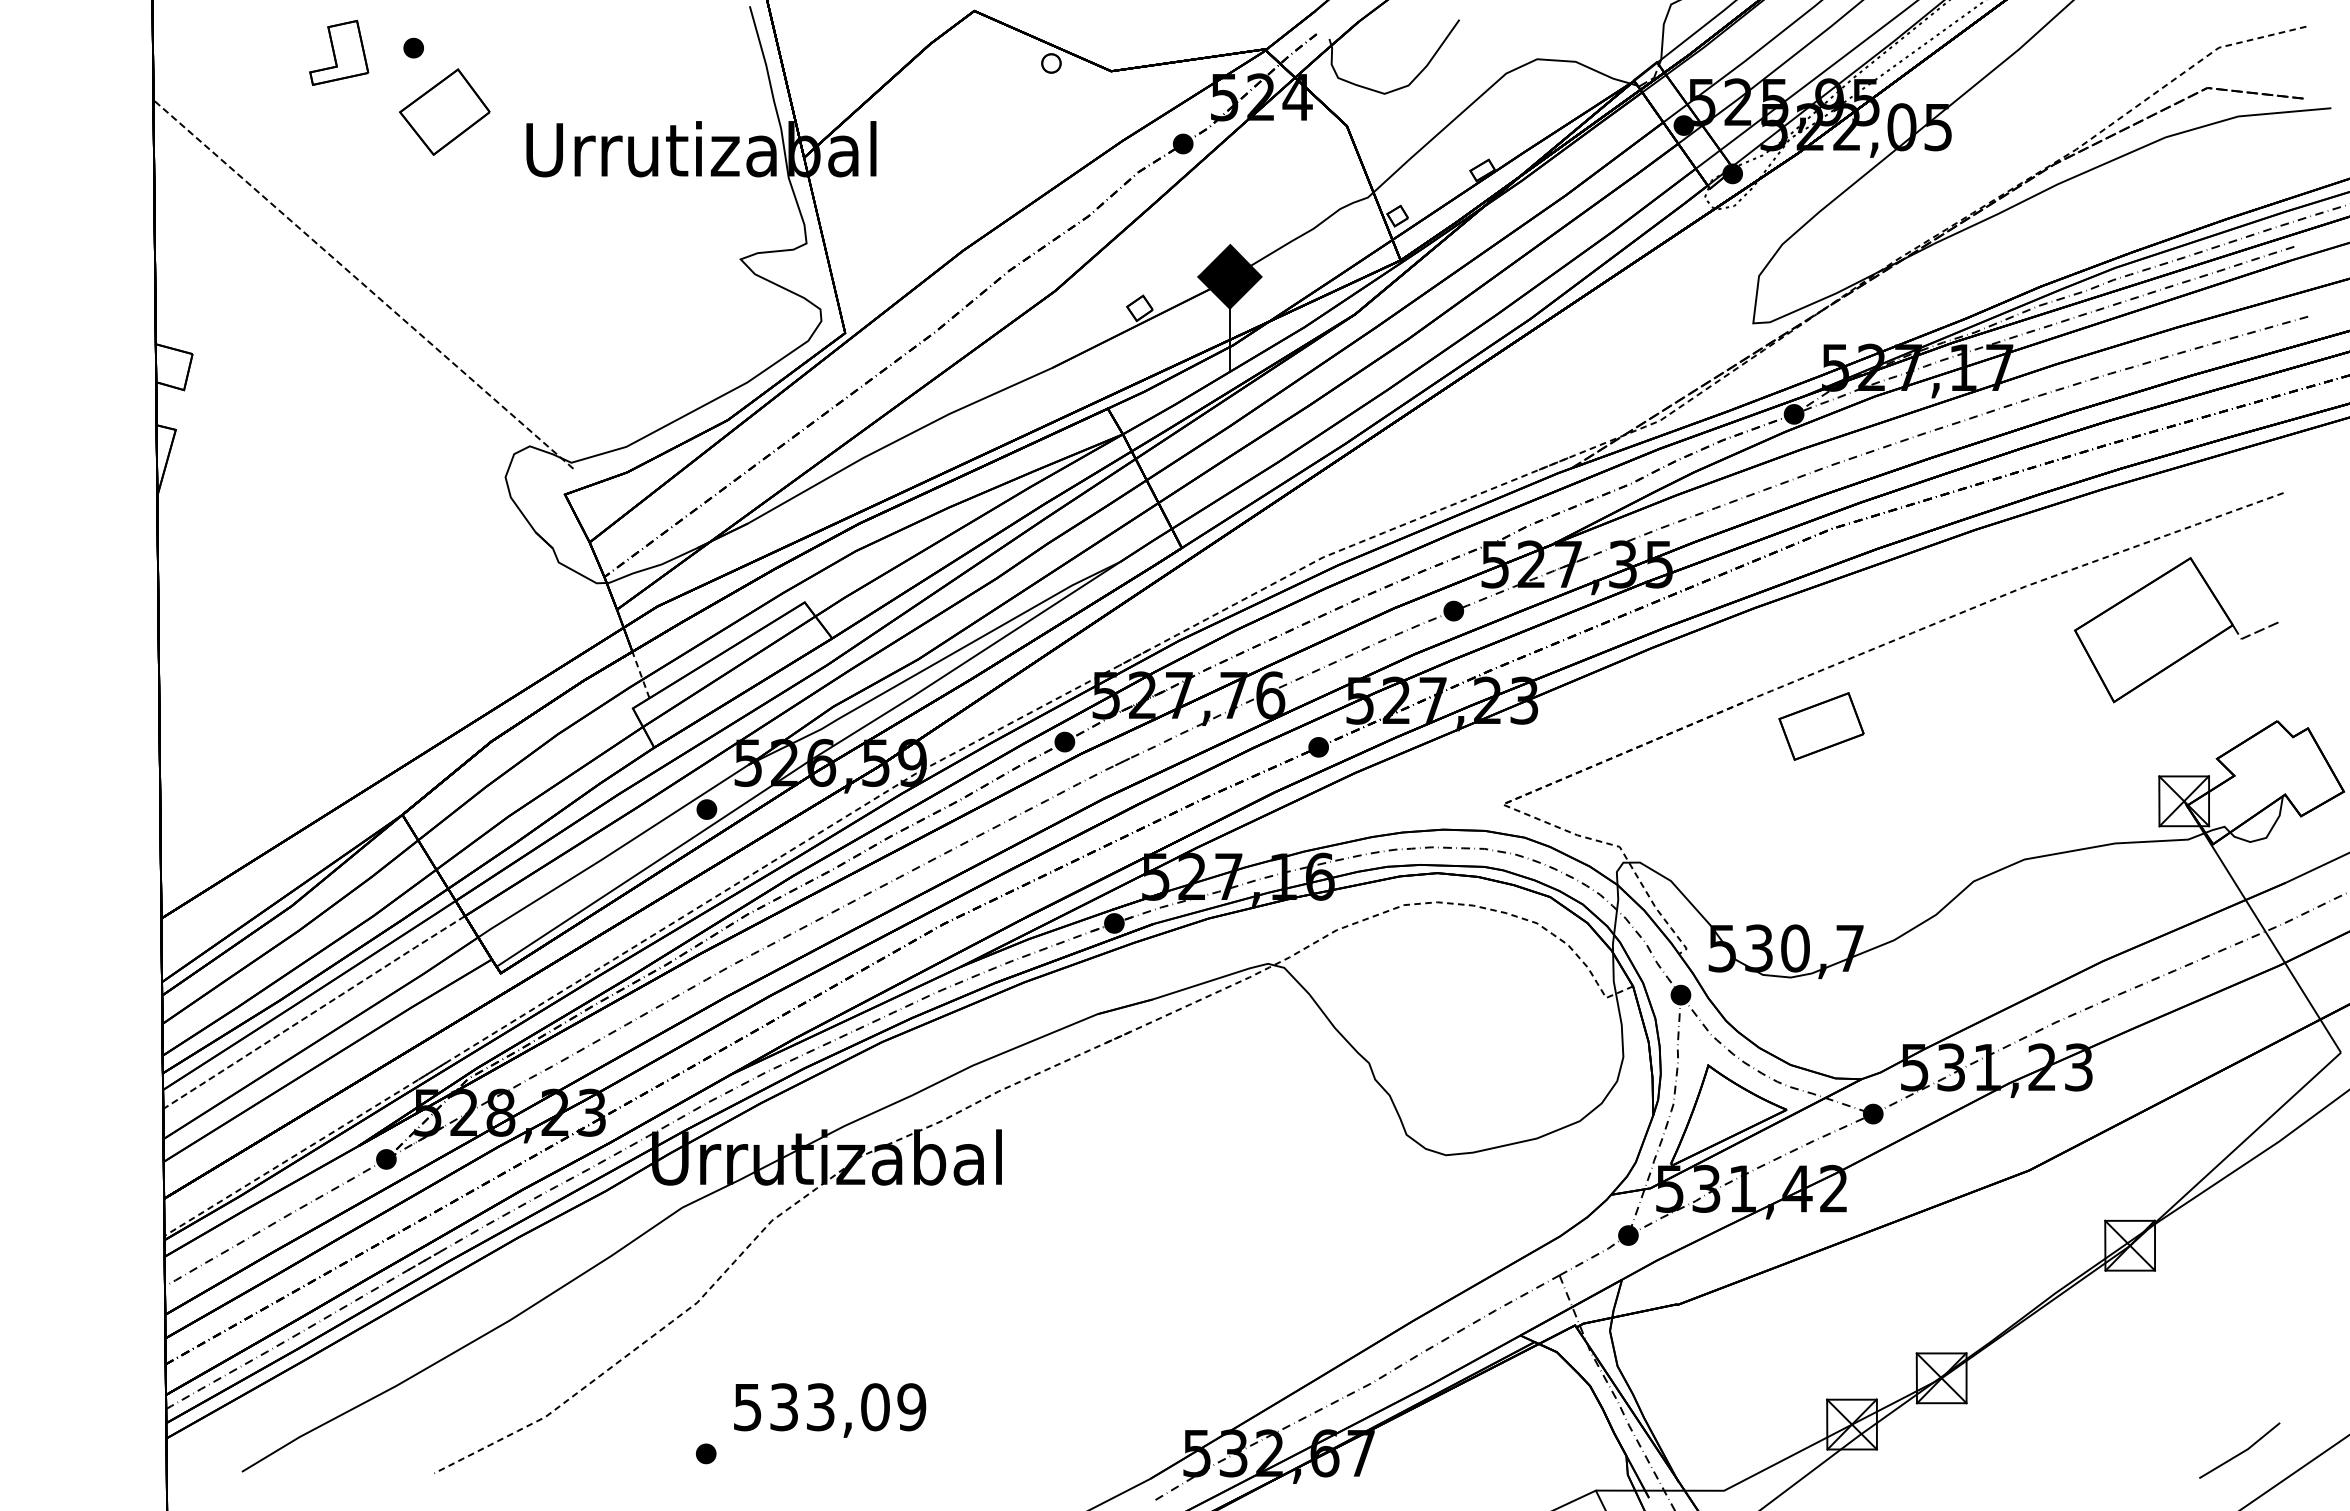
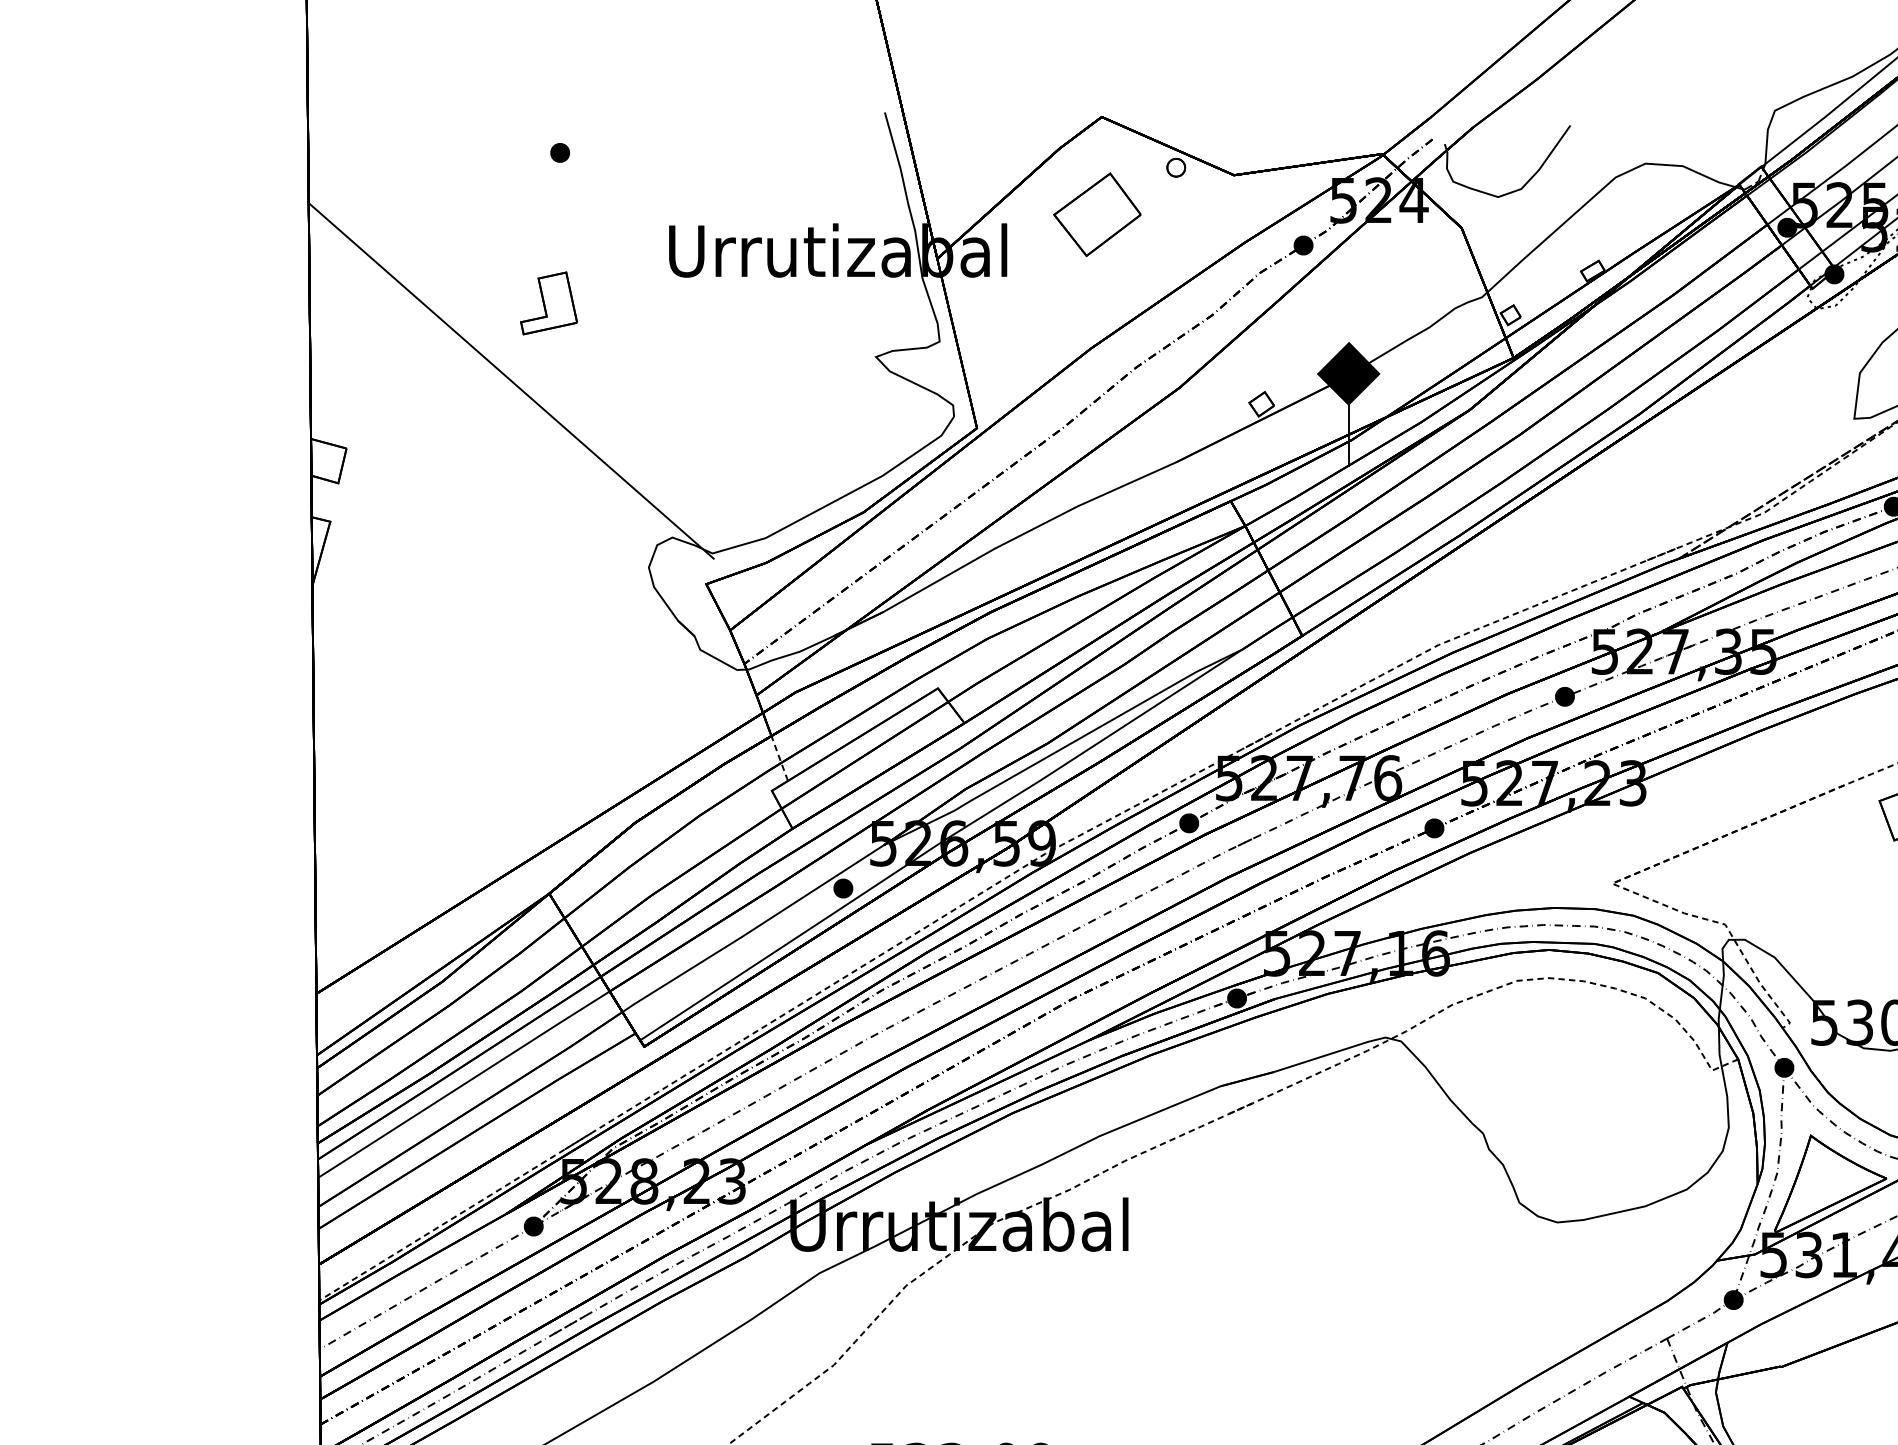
part: (339, 52) -> (549, 303), moved
part: (444, 111) -> (1097, 214), moved
line: (363, 284) -> (511, 381), dashed -> solid
line: (313, 1012) -> (463, 1084), dashed -> solid

